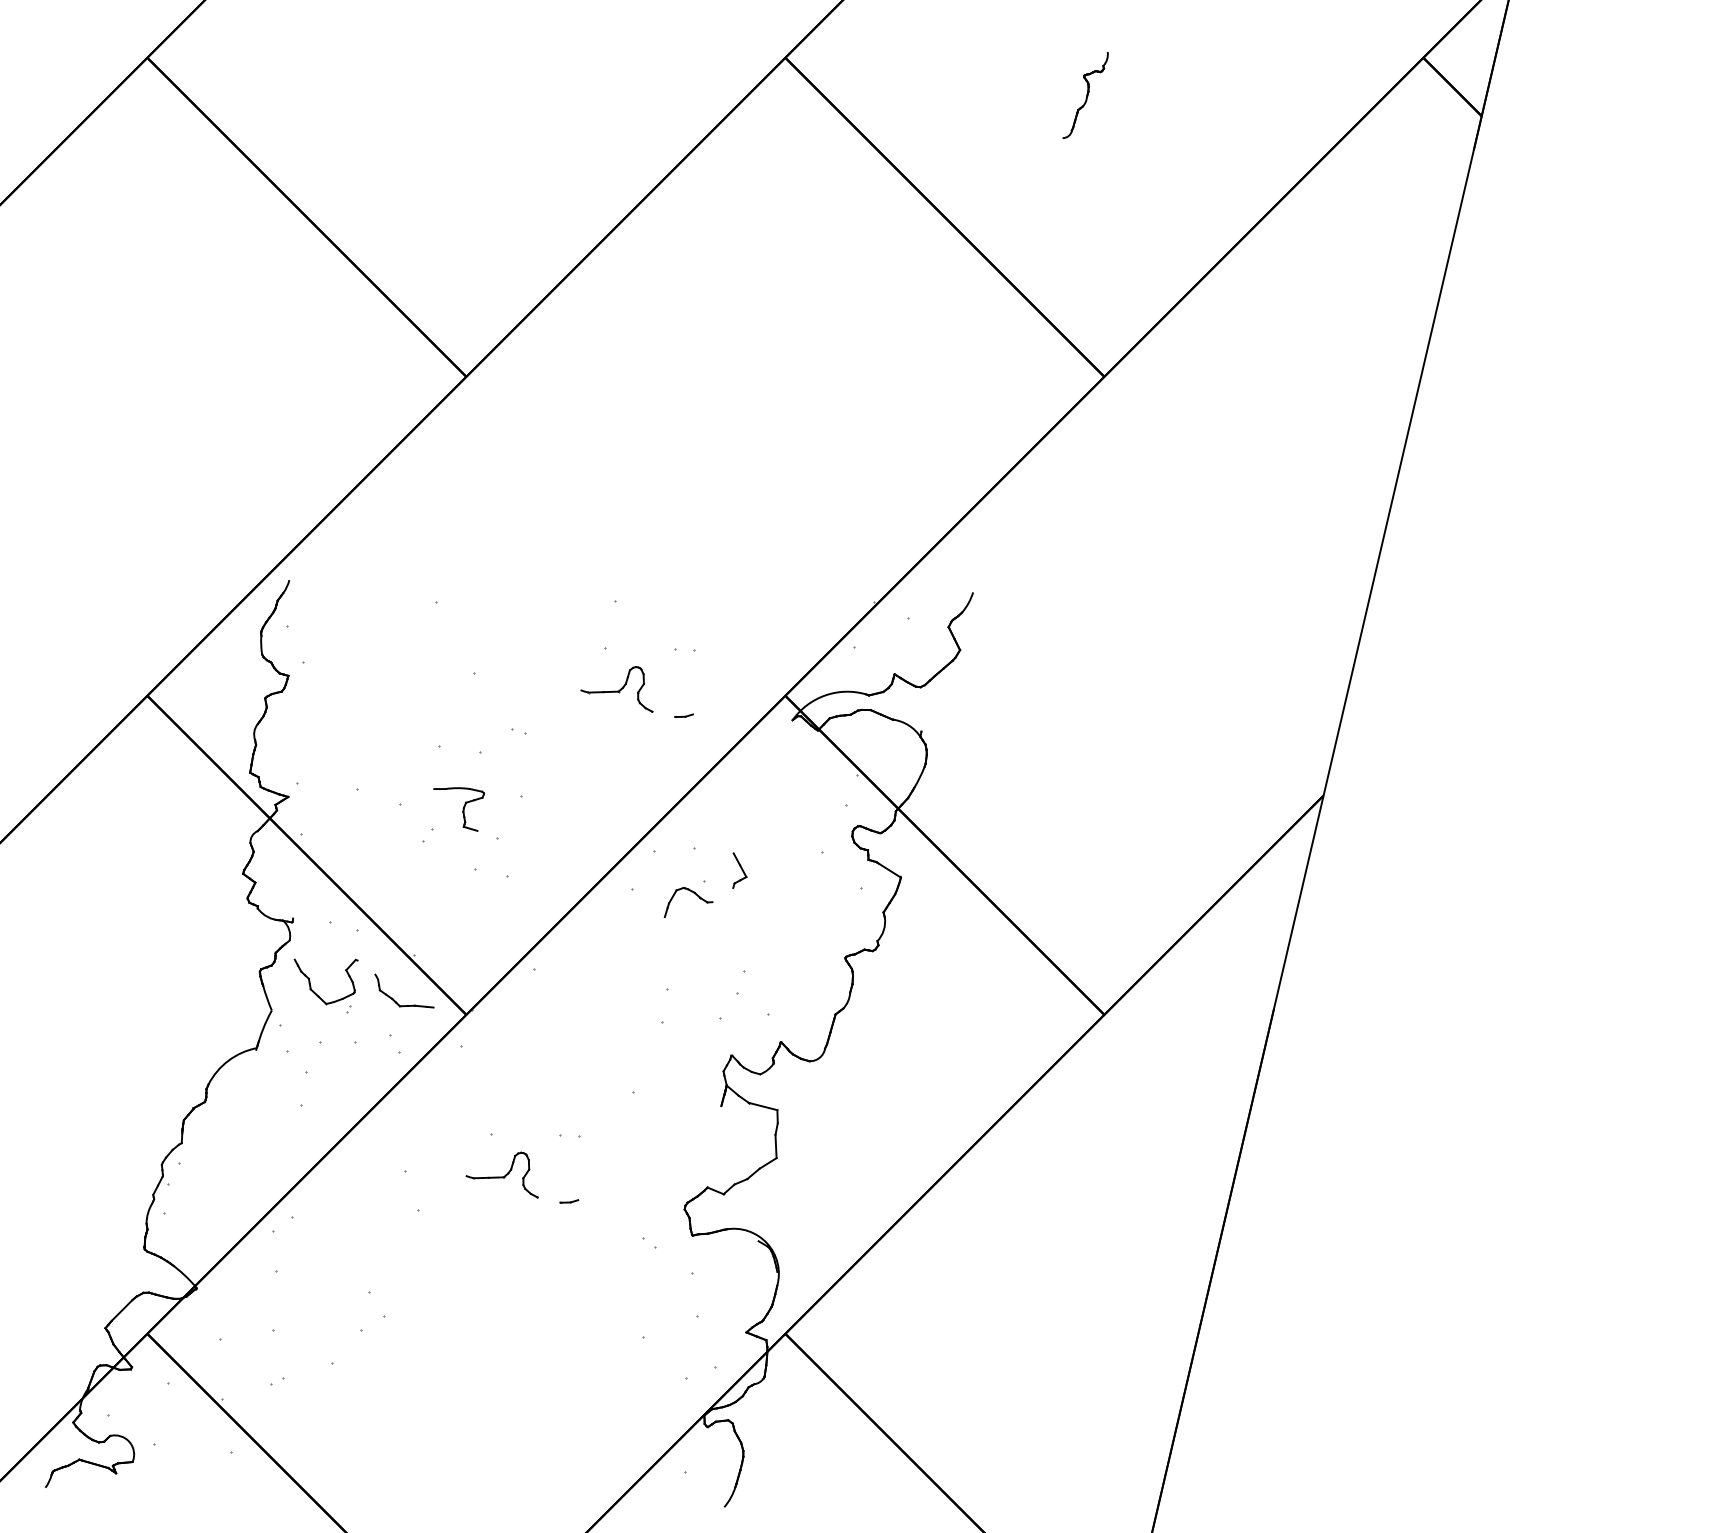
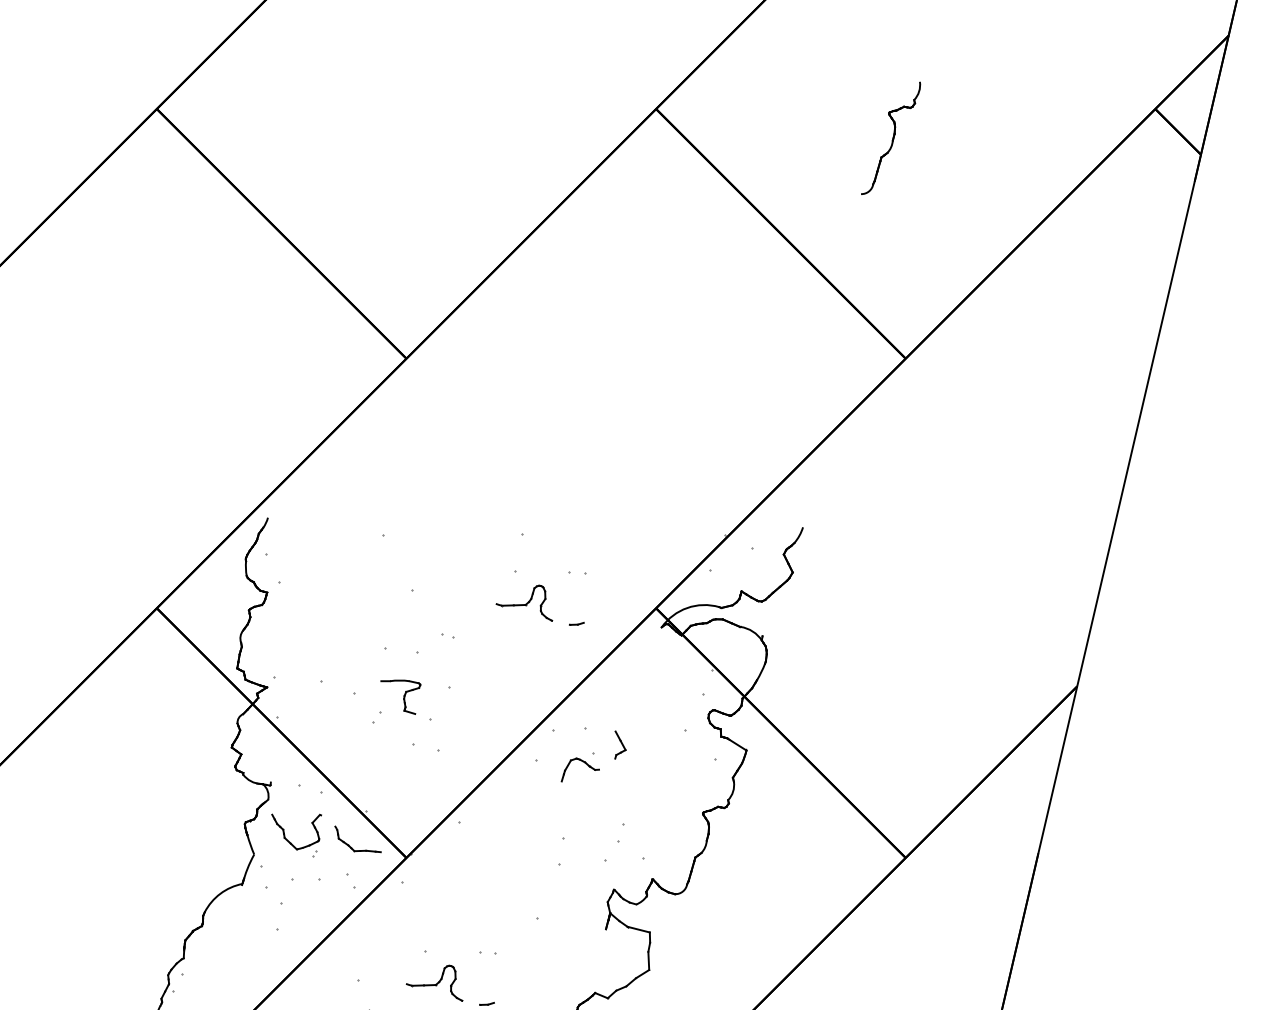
part: (1085, 95) -> (890, 138), size x1.67

